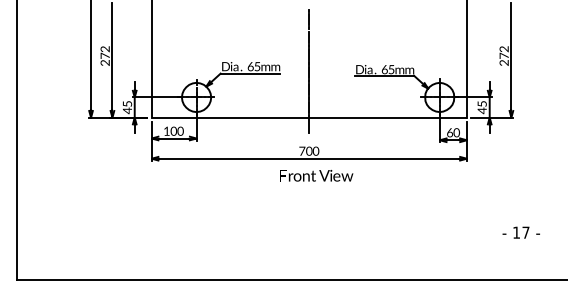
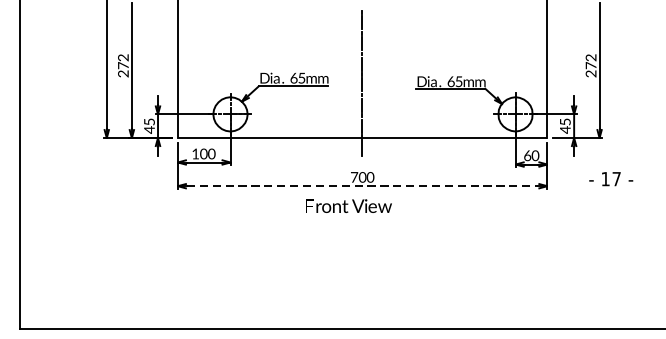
line: (309, 158) -> (362, 185), solid -> dashed
text: (316, 175) -> (348, 205), moved
text: (520, 232) -> (610, 178), moved

